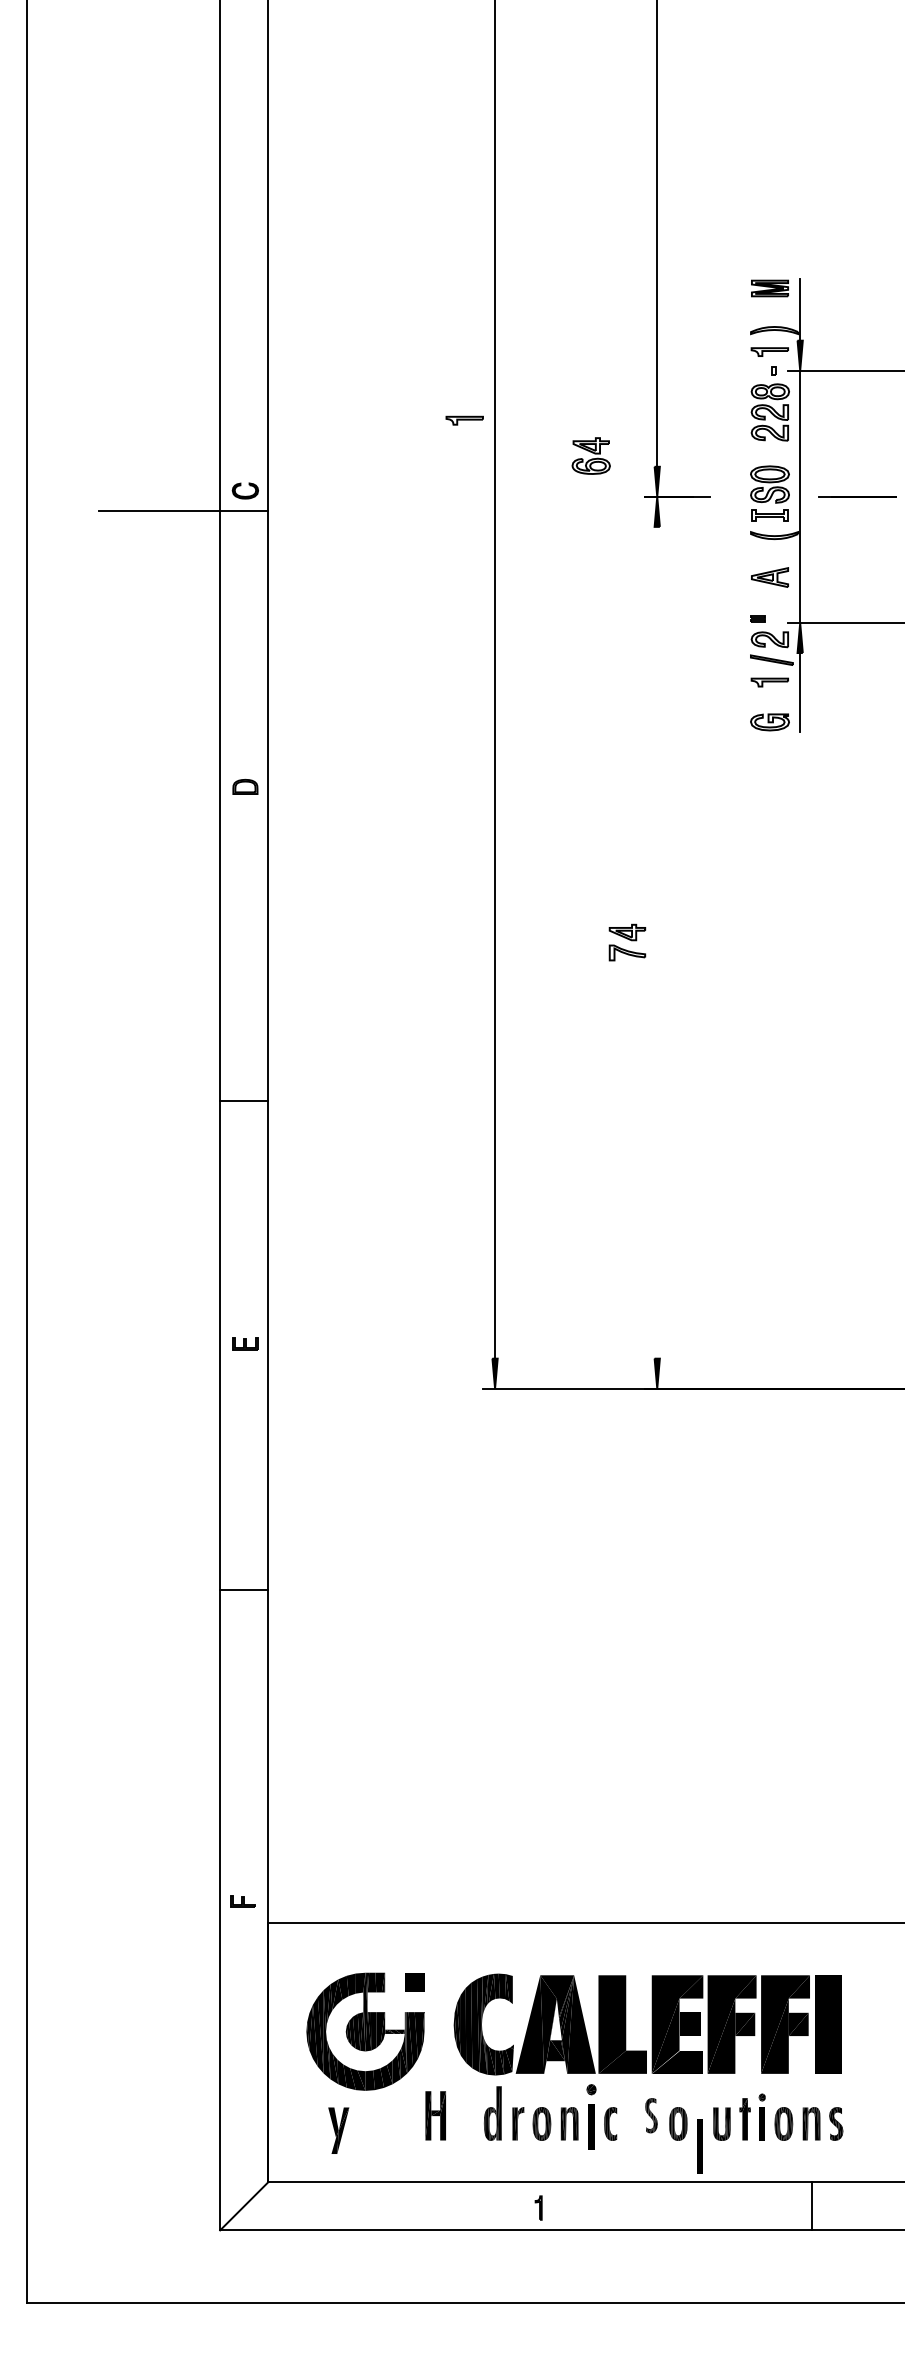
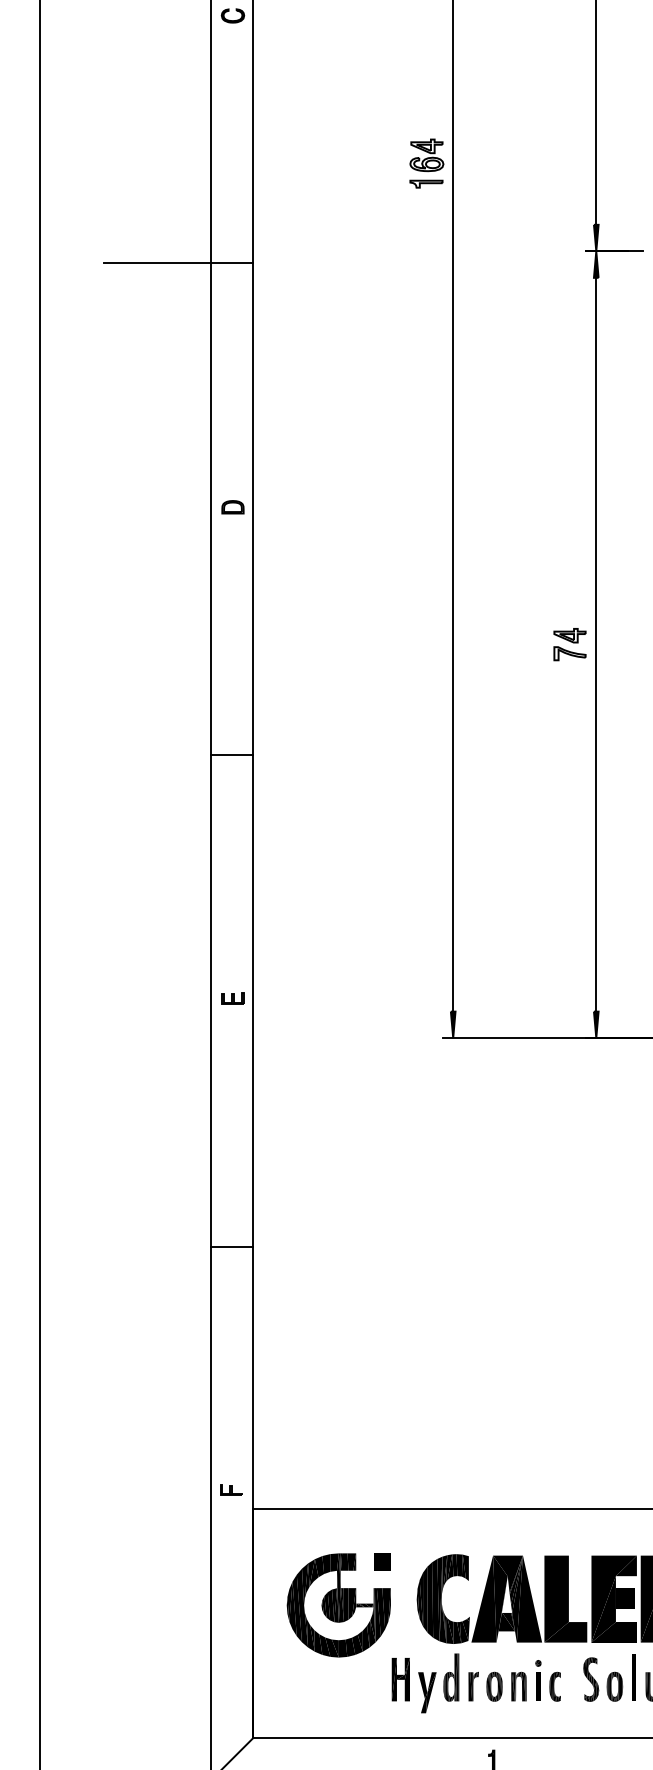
part: (590, 455) -> (426, 154), moved
part: (244, 490) -> (232, 15), moved
line: (657, 942) -> (596, 644), added
line: (244, 1100) -> (232, 754), moved
line: (244, 1589) -> (232, 1246), moved
part: (651, 2115) -> (591, 1679), size x1.43
part: (591, 2116) -> (538, 1680), size x0.71
part: (338, 2130) -> (427, 1692), moved
part: (699, 2146) -> (633, 1677), moved

